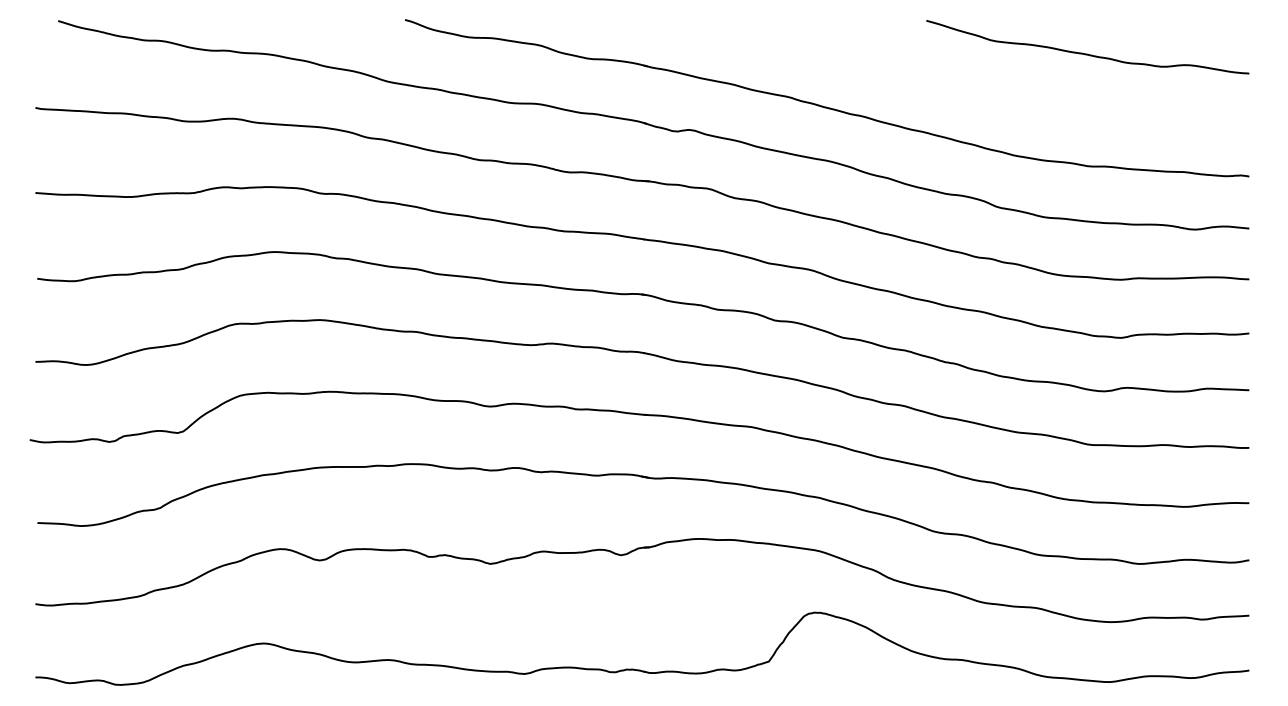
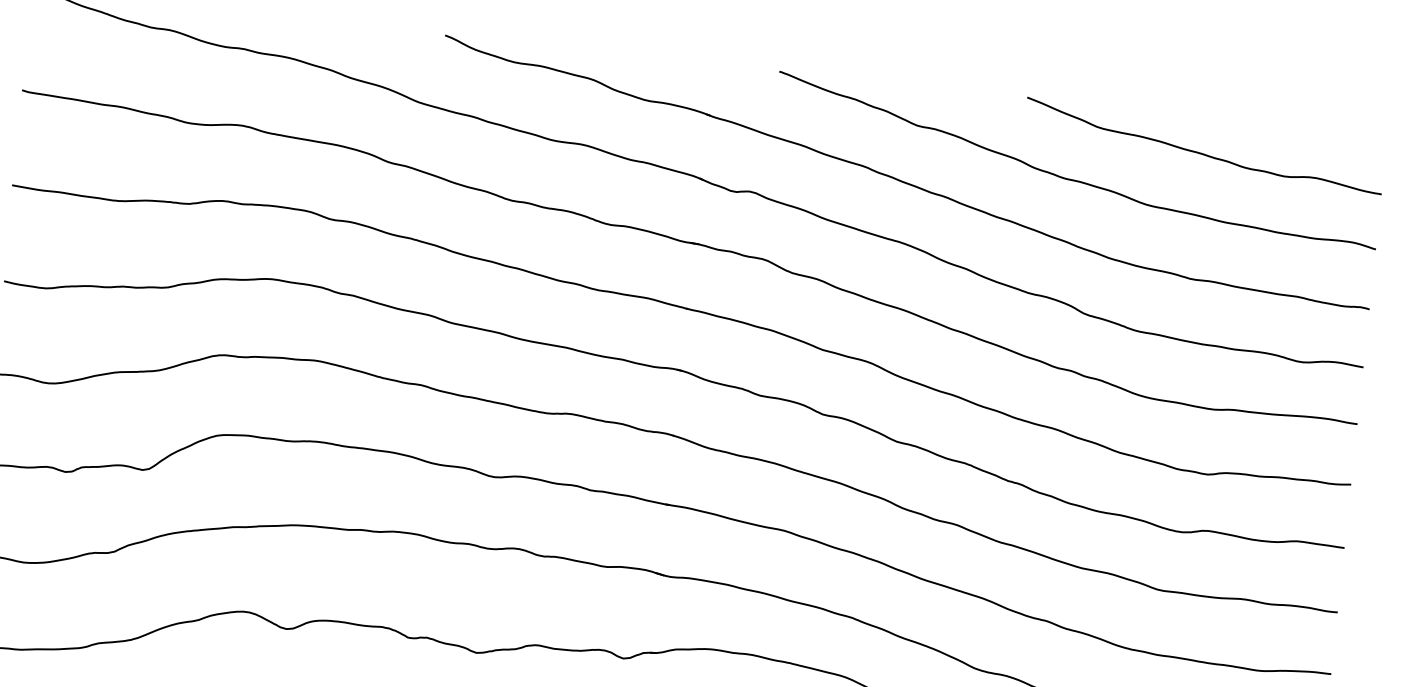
curve: (973, 88) -> (1071, 178), added

